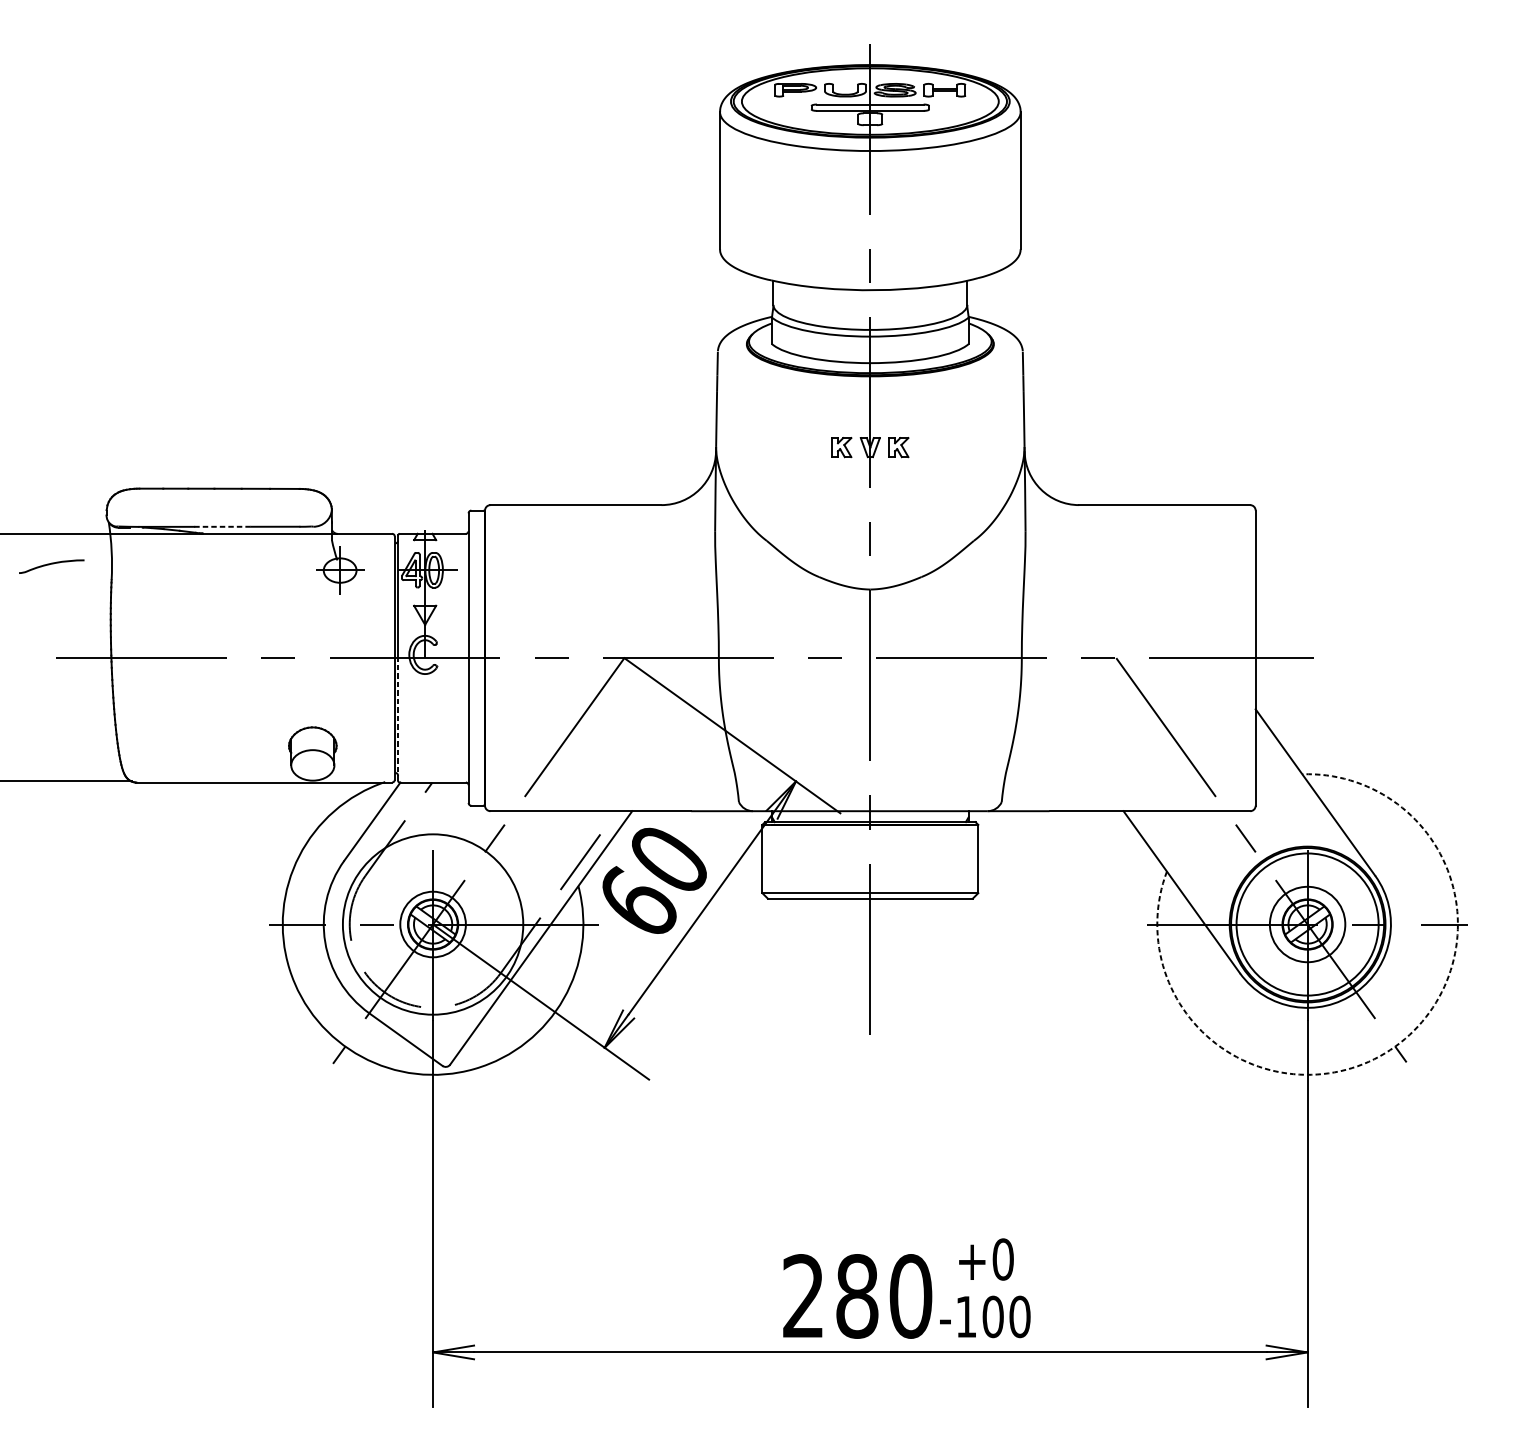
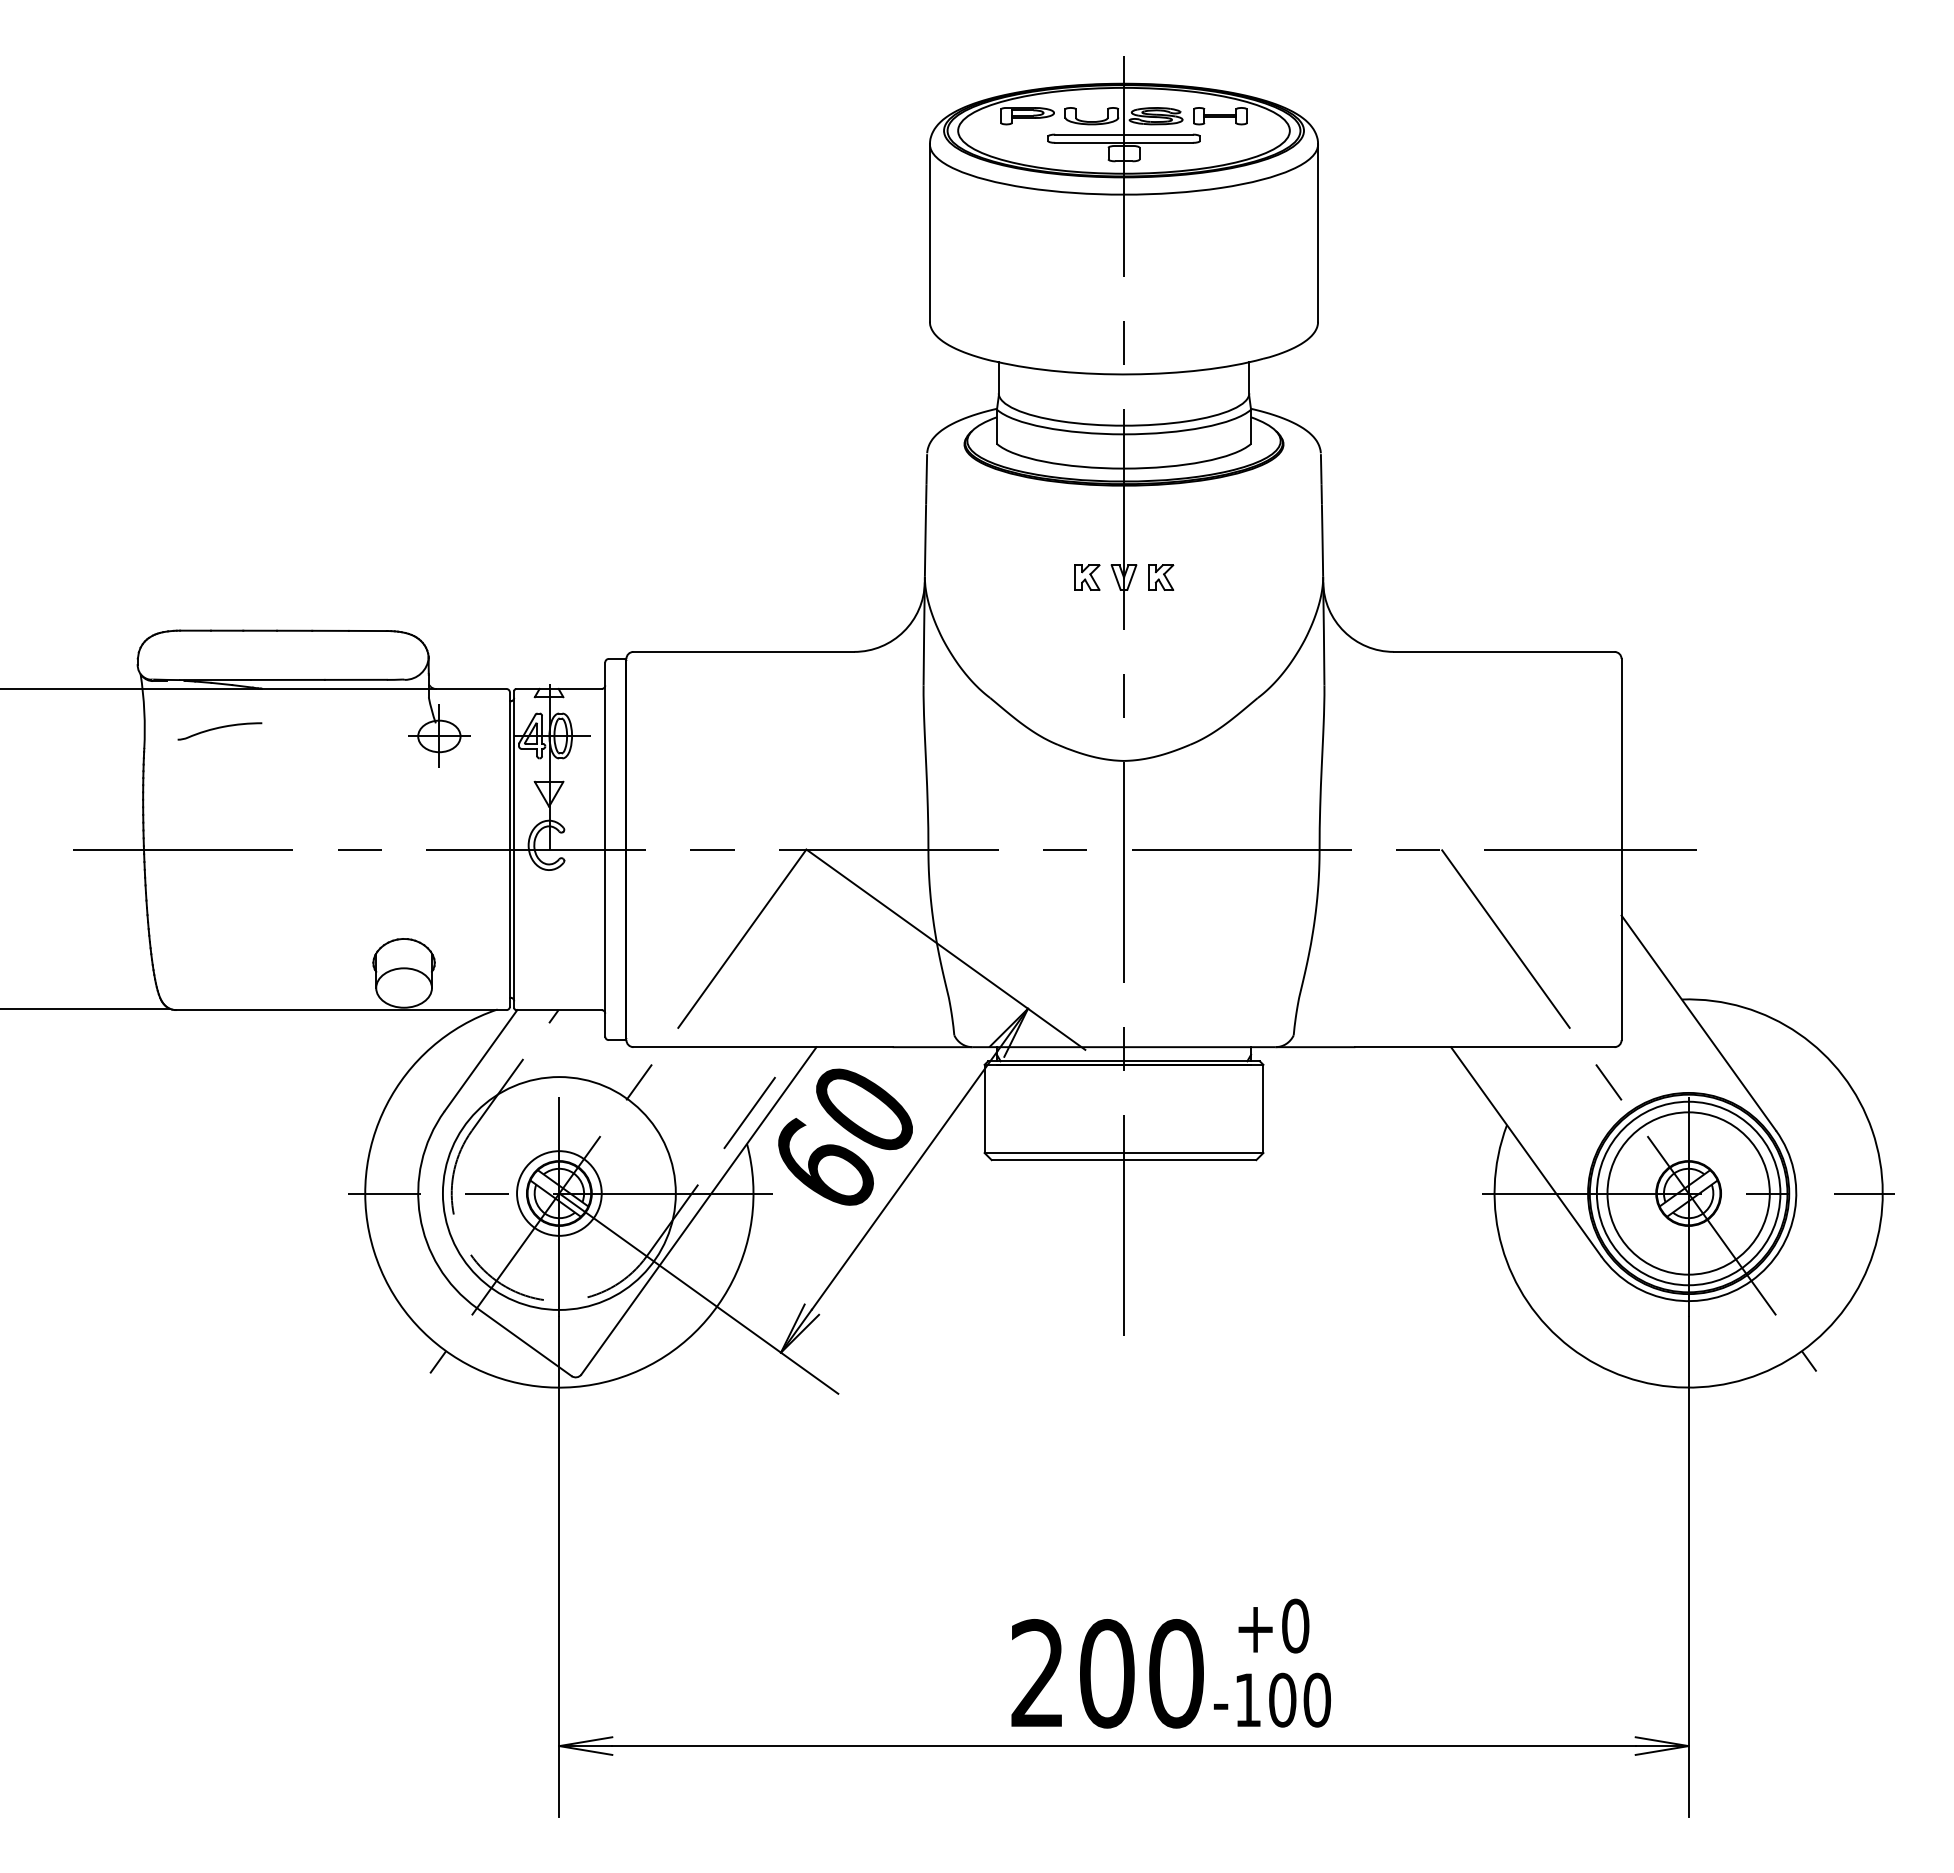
line: (222, 526) -> (287, 679), dashed -> solid
curve: (51, 564) -> (219, 728), moved
line: (398, 719) -> (514, 928), dashed -> solid
circle: (1307, 924) -> (1688, 1193), size x1.67
arc: (1394, 1046) -> (1801, 1351), dashed -> solid
text: (857, 1296) -> (1107, 1673), 280 -> 200

